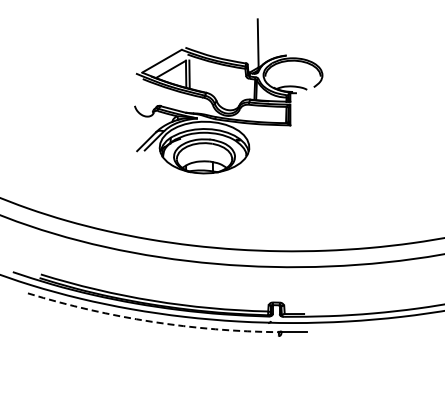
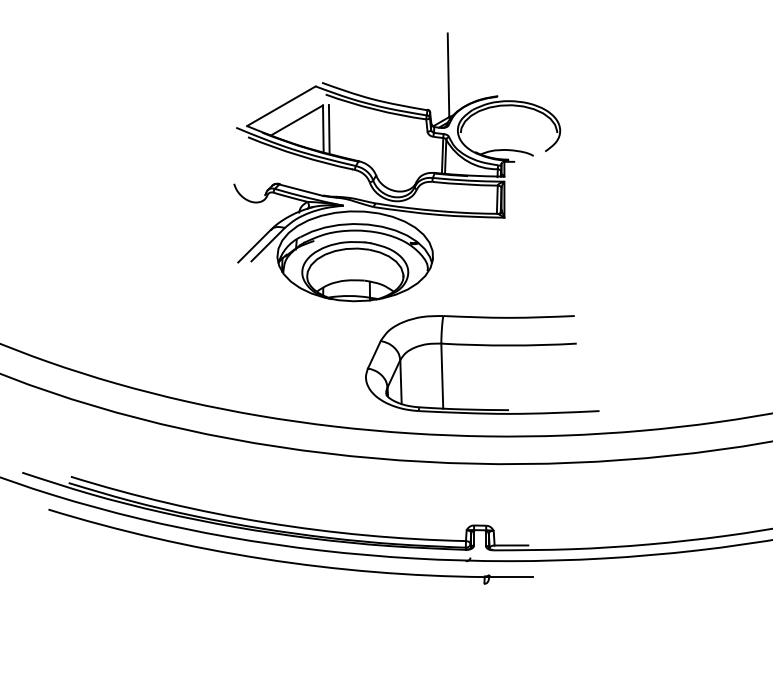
part: (276, 199) -> (480, 346), added
arc: (152, 321) -> (264, 558), dashed -> solid

